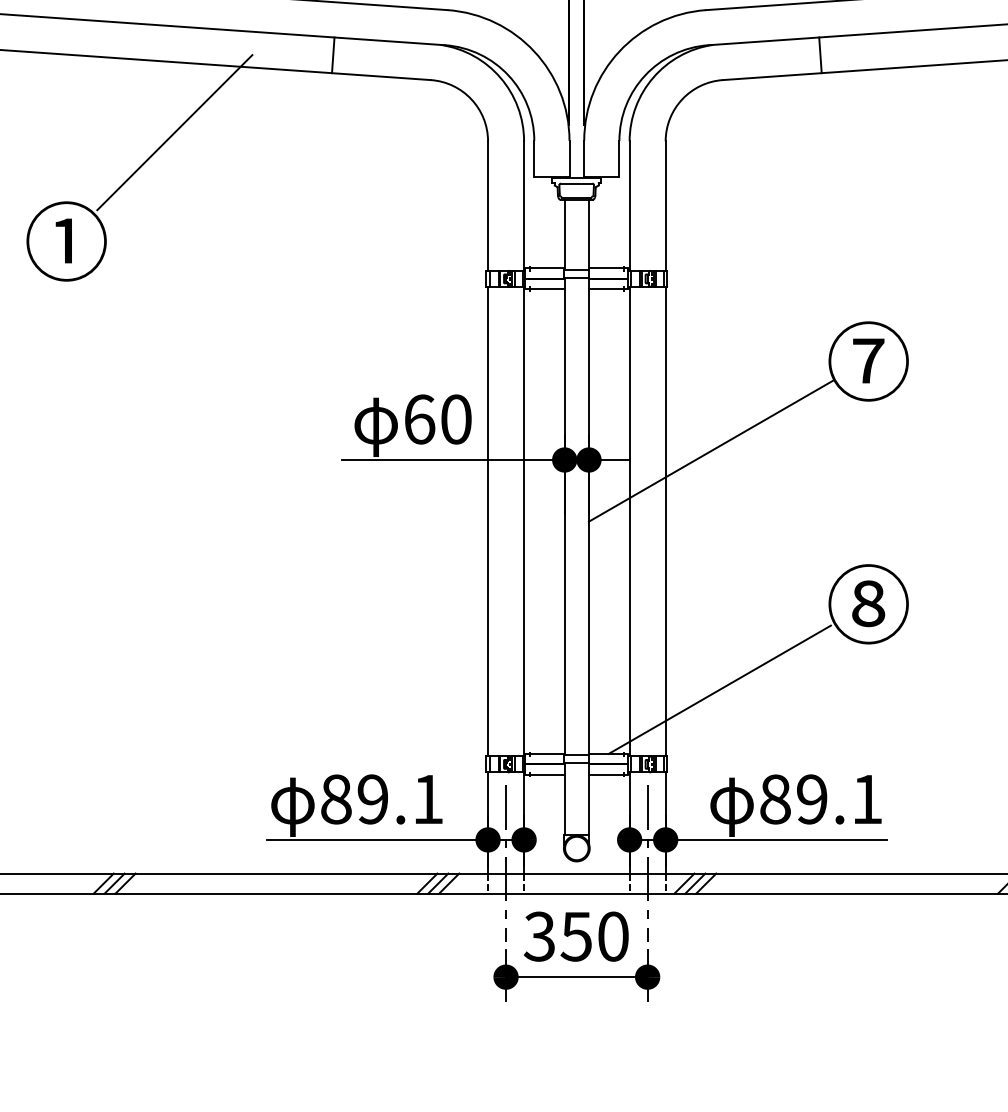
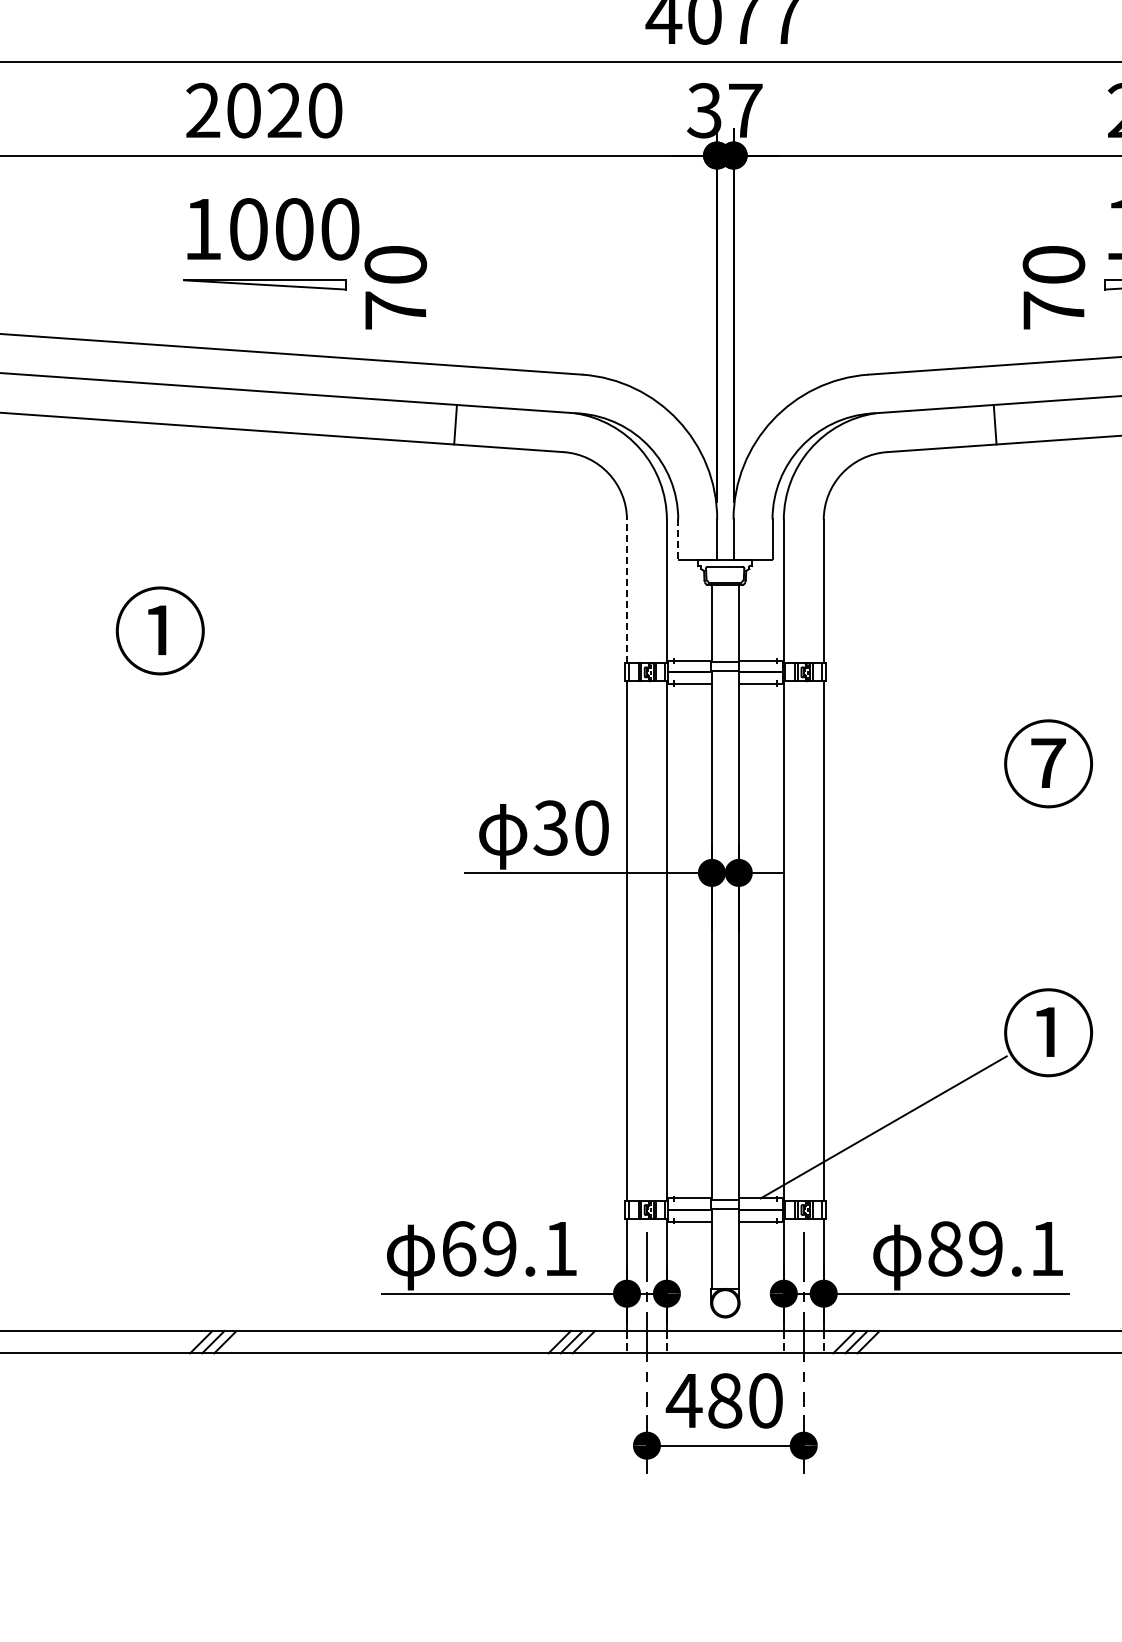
line: (174, 132) -> (279, 510), removed
line: (534, 158) -> (678, 539), solid -> dashed
line: (488, 205) -> (627, 591), solid -> dashed
text: (418, 418) -> (550, 827), 60 -> 30
line: (710, 451) -> (873, 863), removed
text: (868, 603) -> (1048, 1031), ⑧ -> ①
text: (336, 799) -> (459, 1248), 89.1 -> 69.1
text: (557, 936) -> (703, 1400), 350 -> 480

